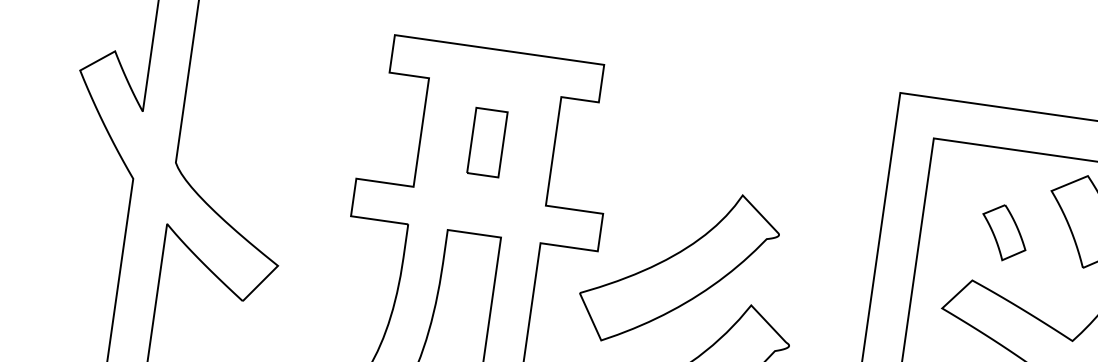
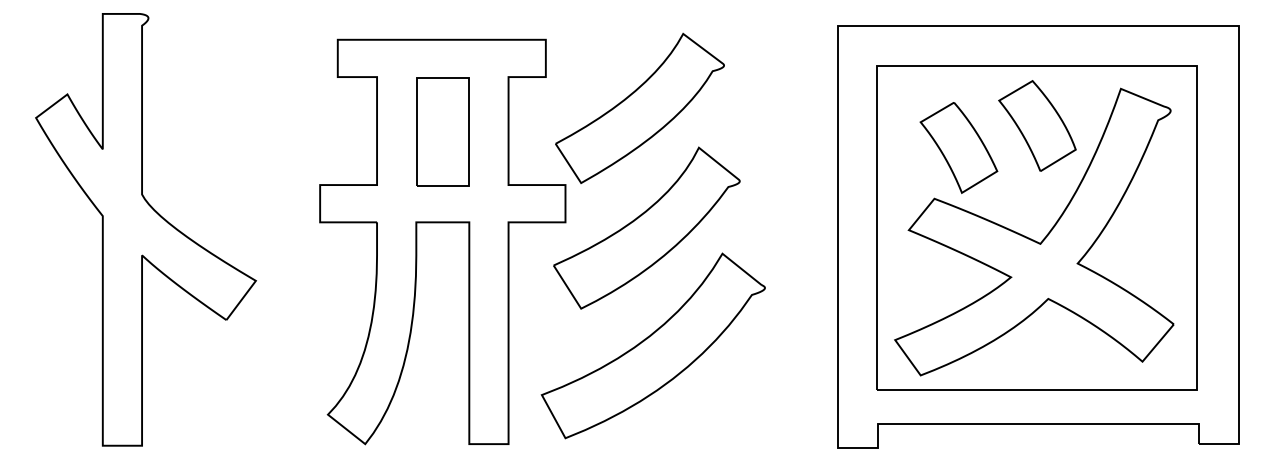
part: (487, 142) -> (442, 131), size x1.67
part: (688, 146) -> (639, 107), added
part: (1003, 232) -> (958, 147), size x1.67

